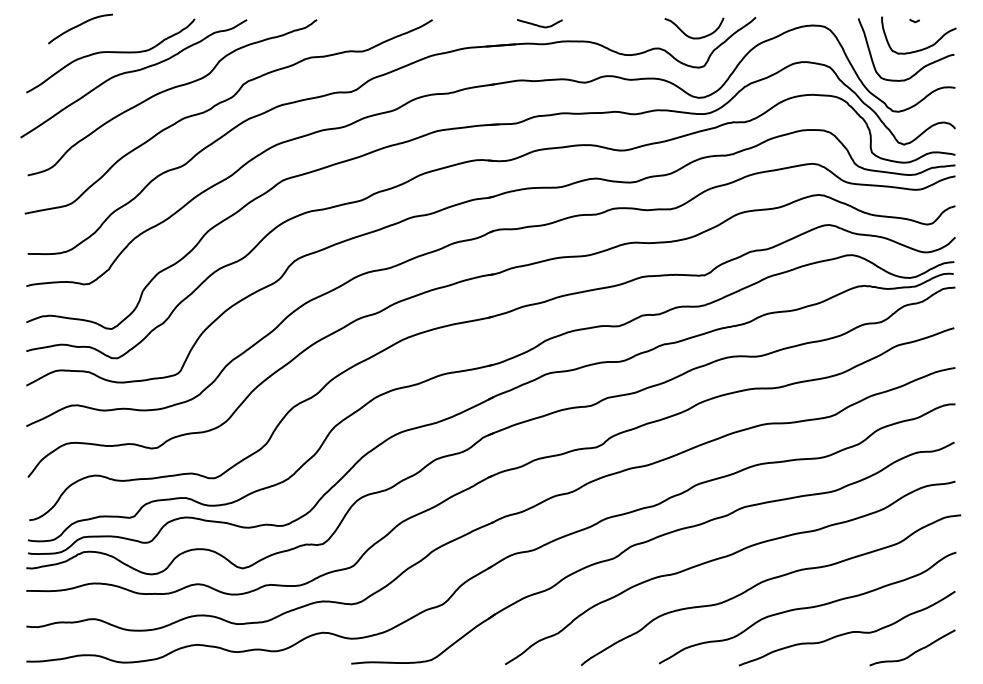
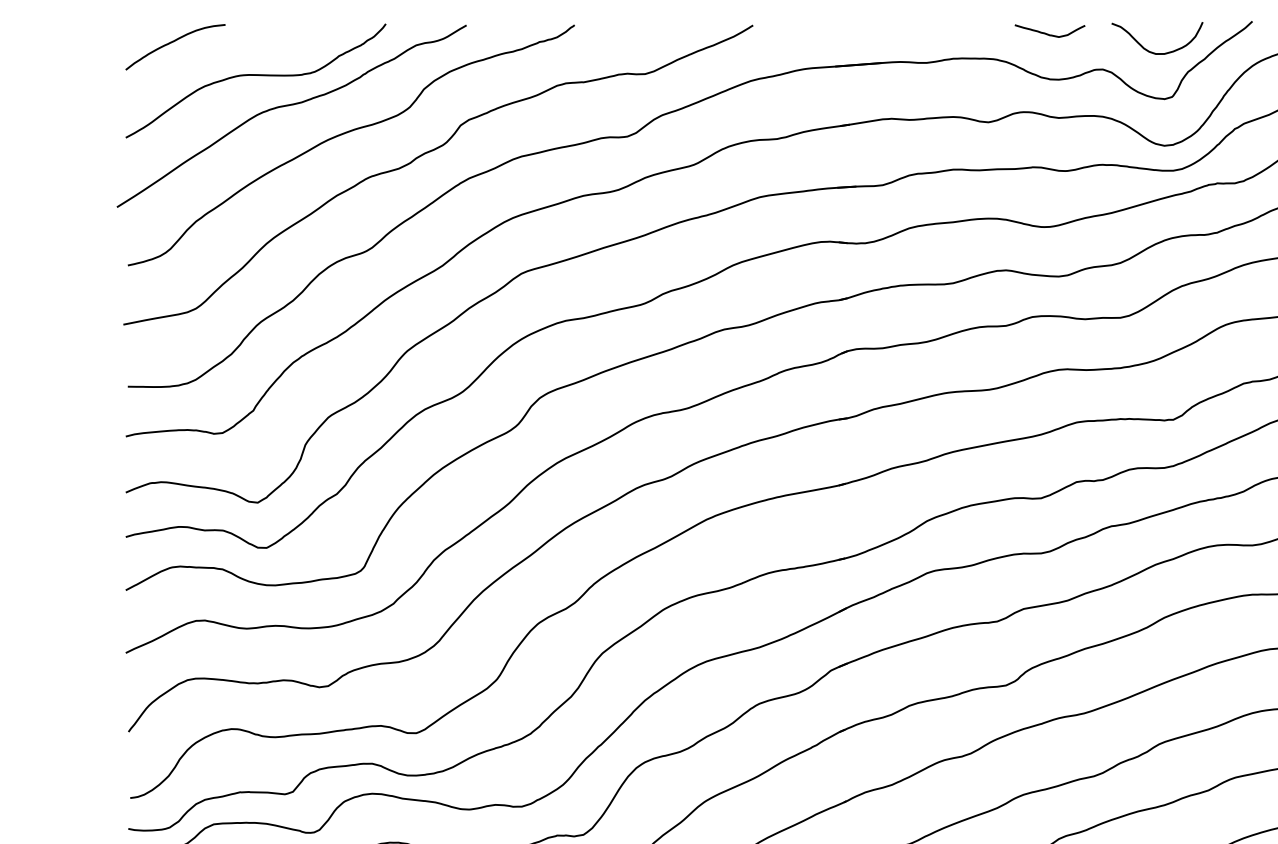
curve: (539, 25) -> (1049, 33), moved
curve: (79, 26) -> (173, 43), moved

